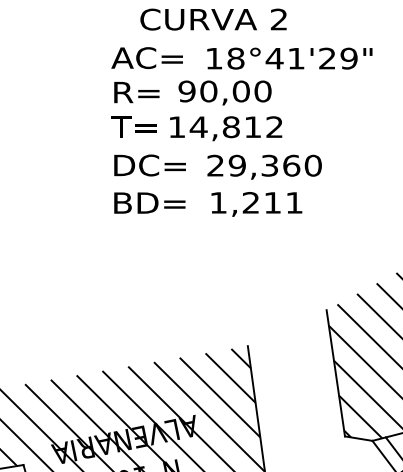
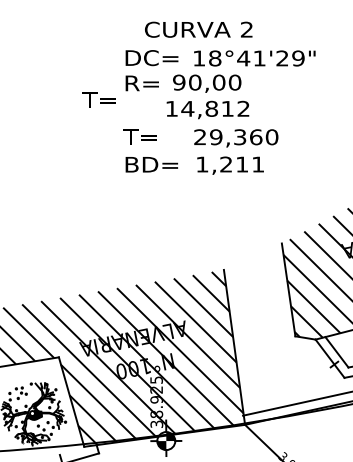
text: (147, 58) -> (150, 58), AC= -> DC=
text: (133, 126) -> (98, 99), moved
text: (147, 166) -> (150, 137), DC= -> T=

